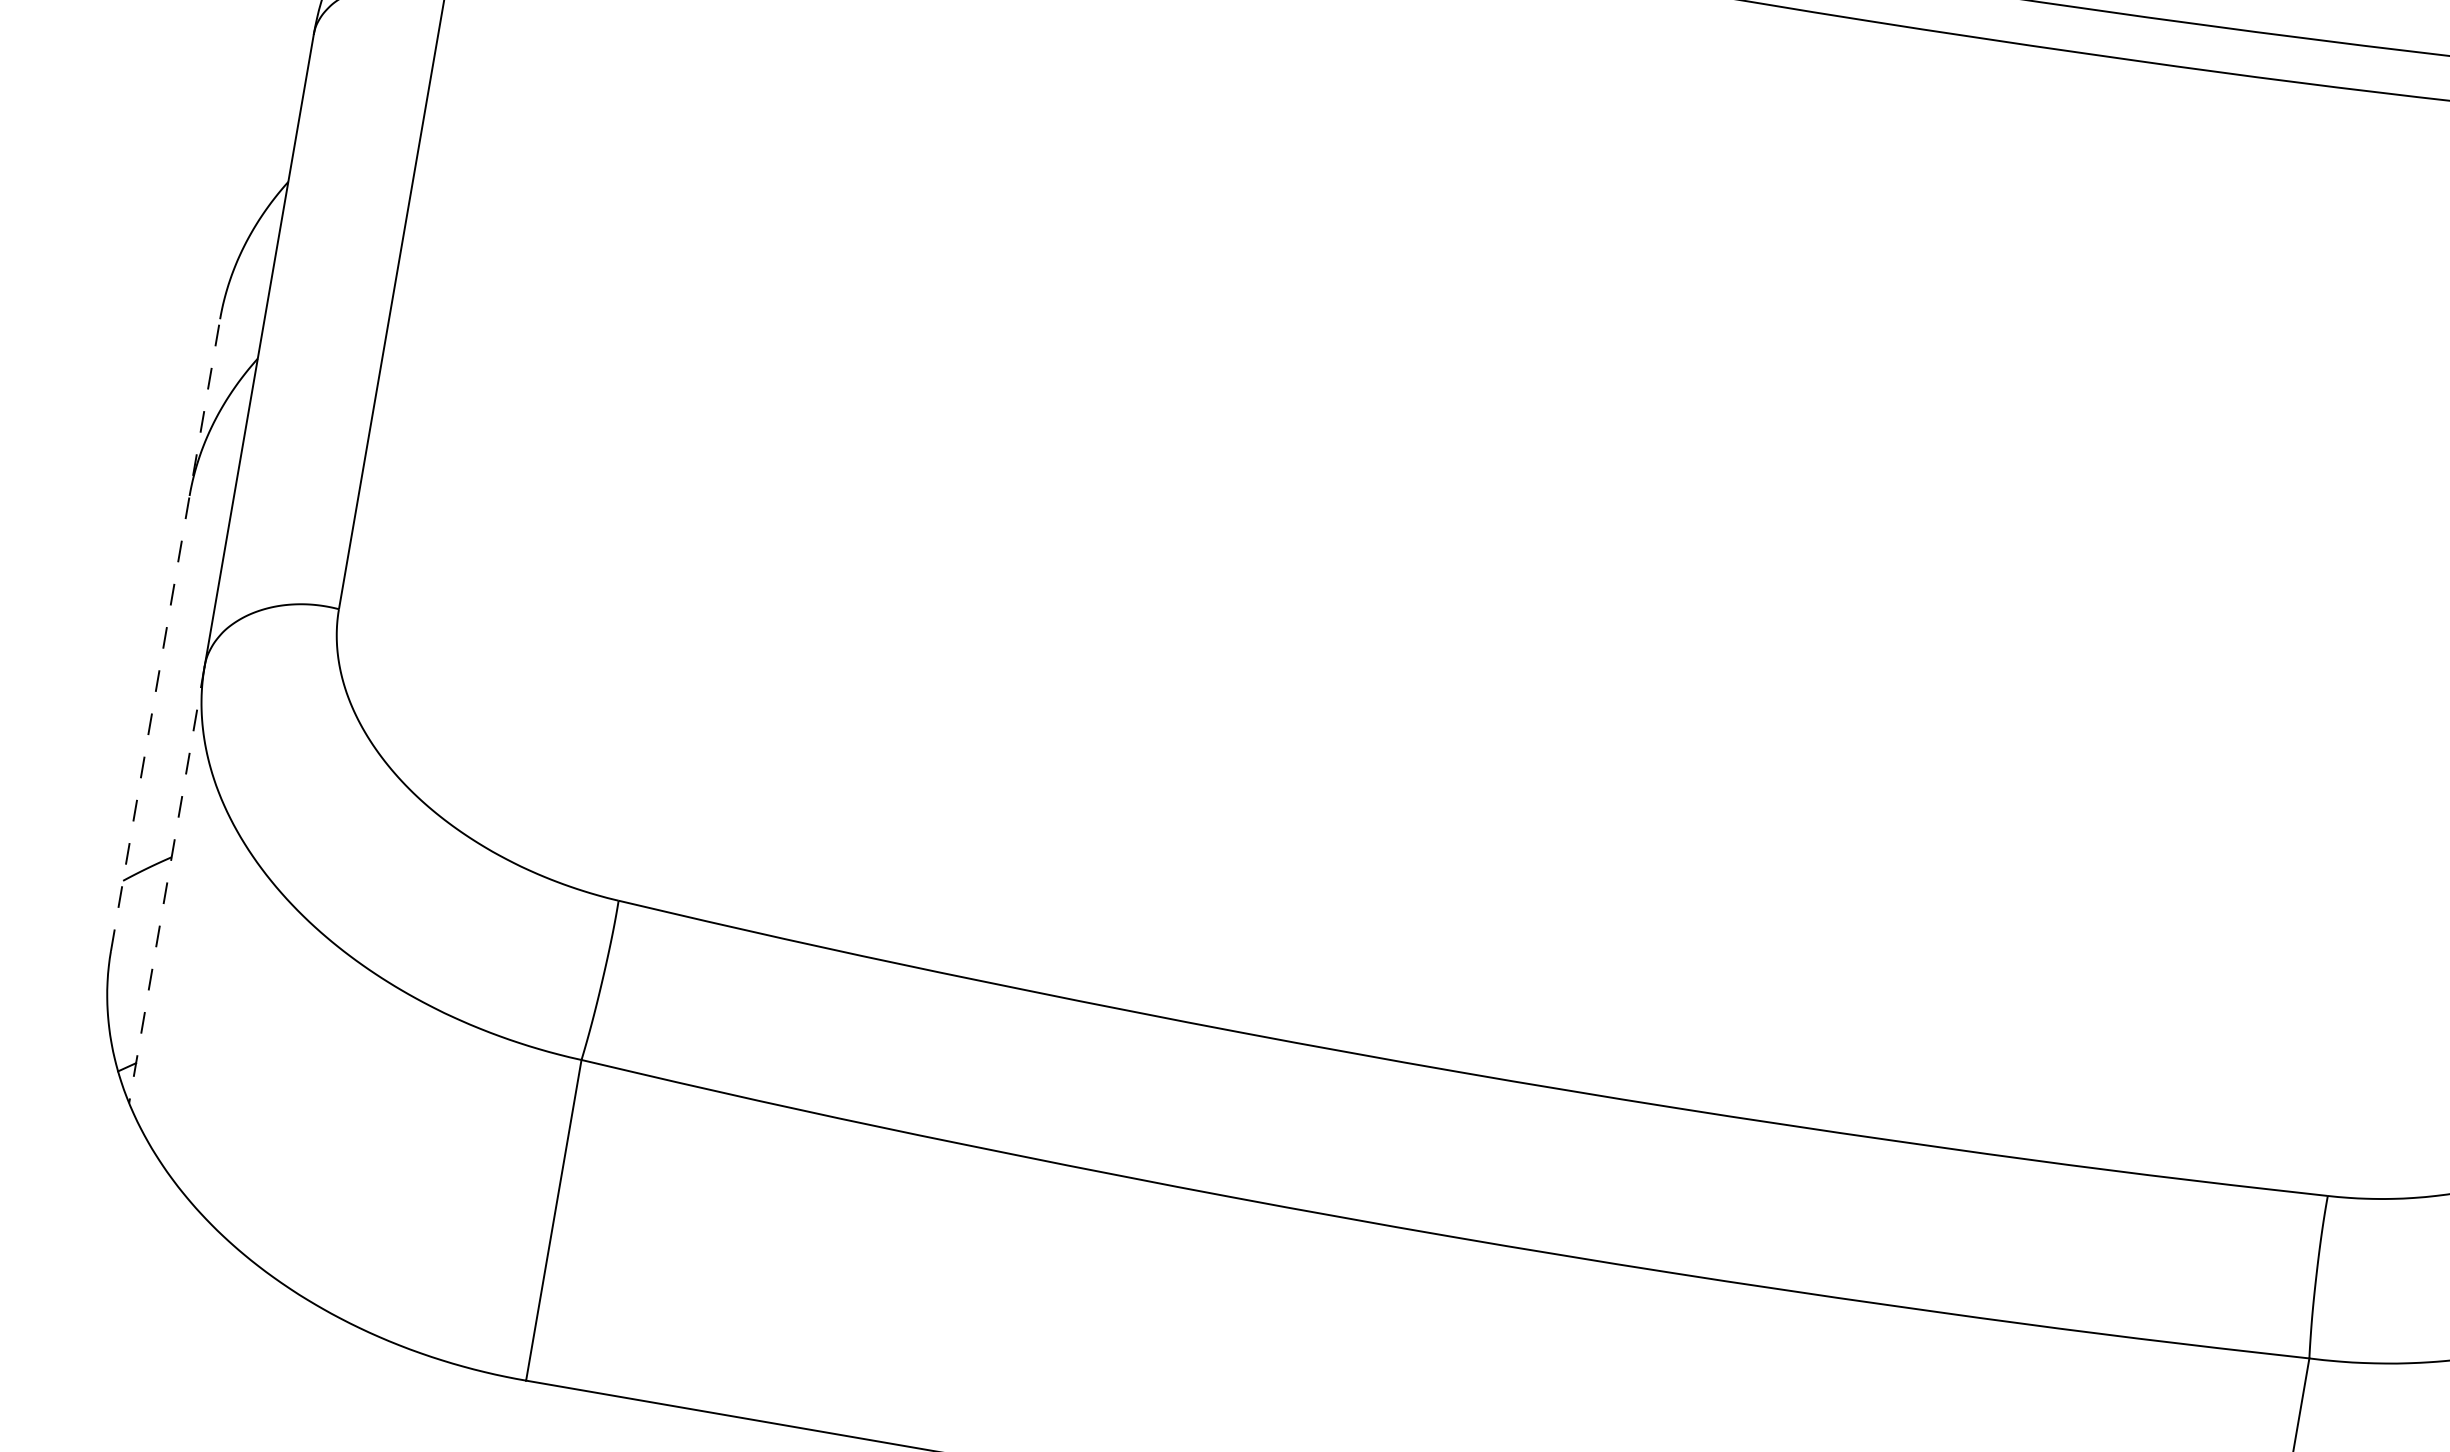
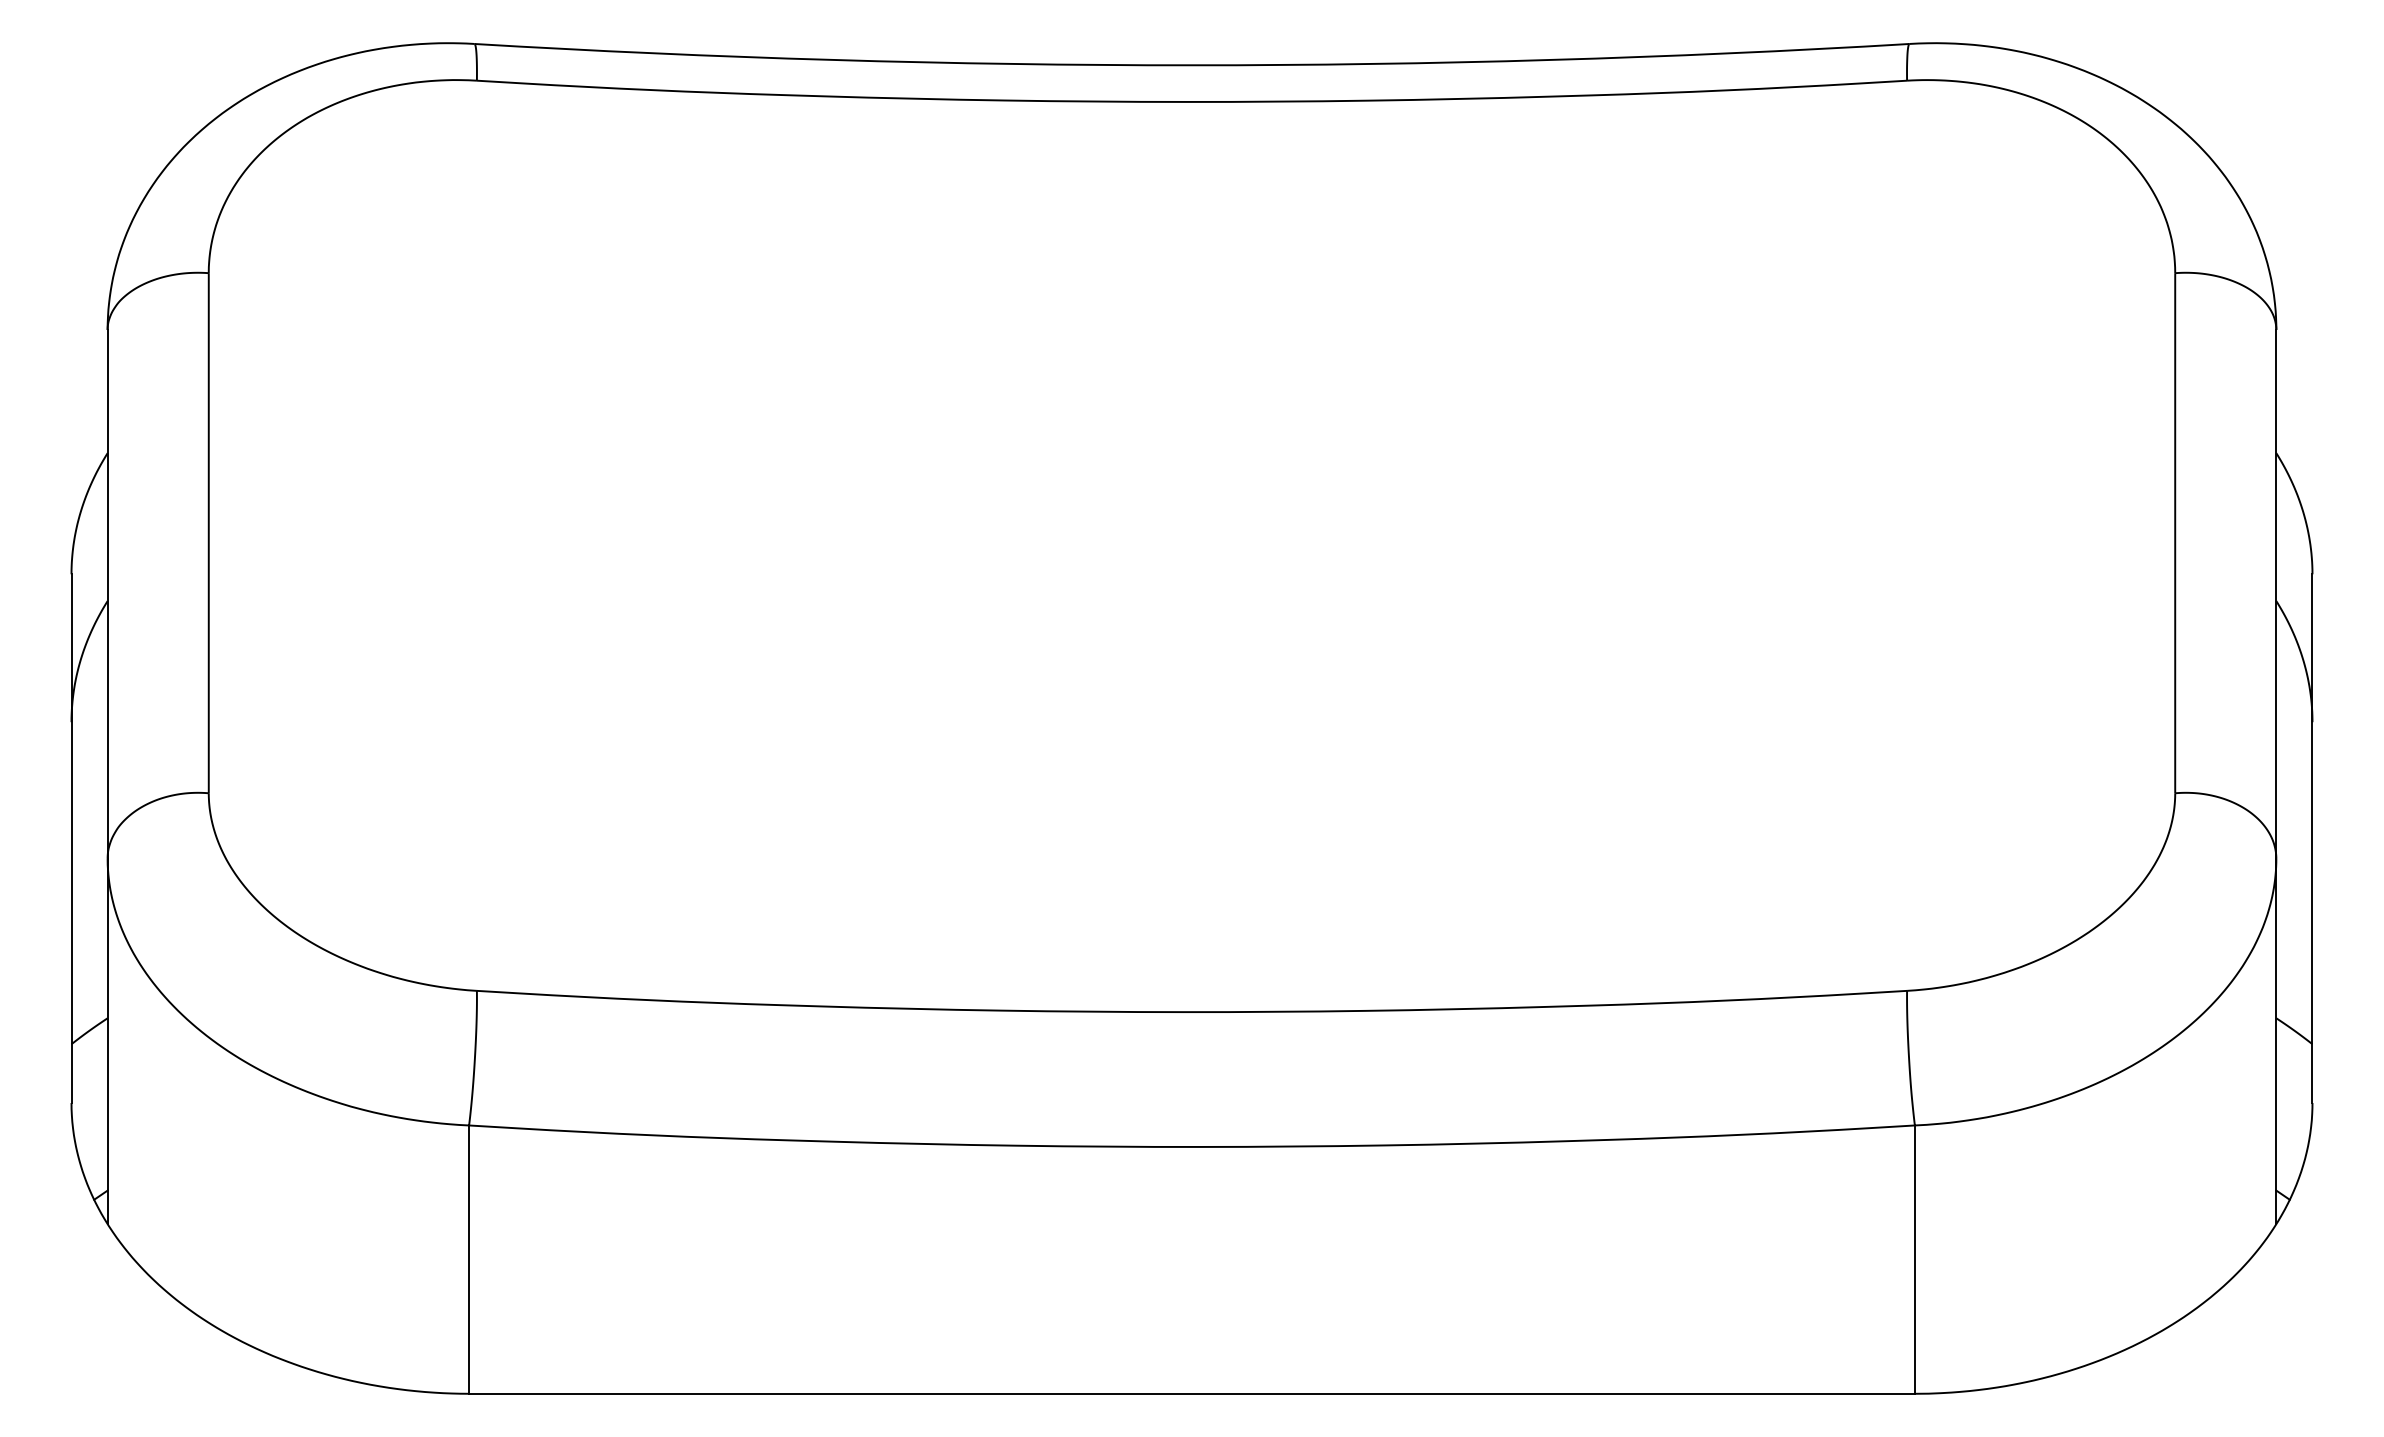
line: (165, 634) -> (71, 838), dashed -> solid
line: (166, 884) -> (107, 1041), dashed -> solid

